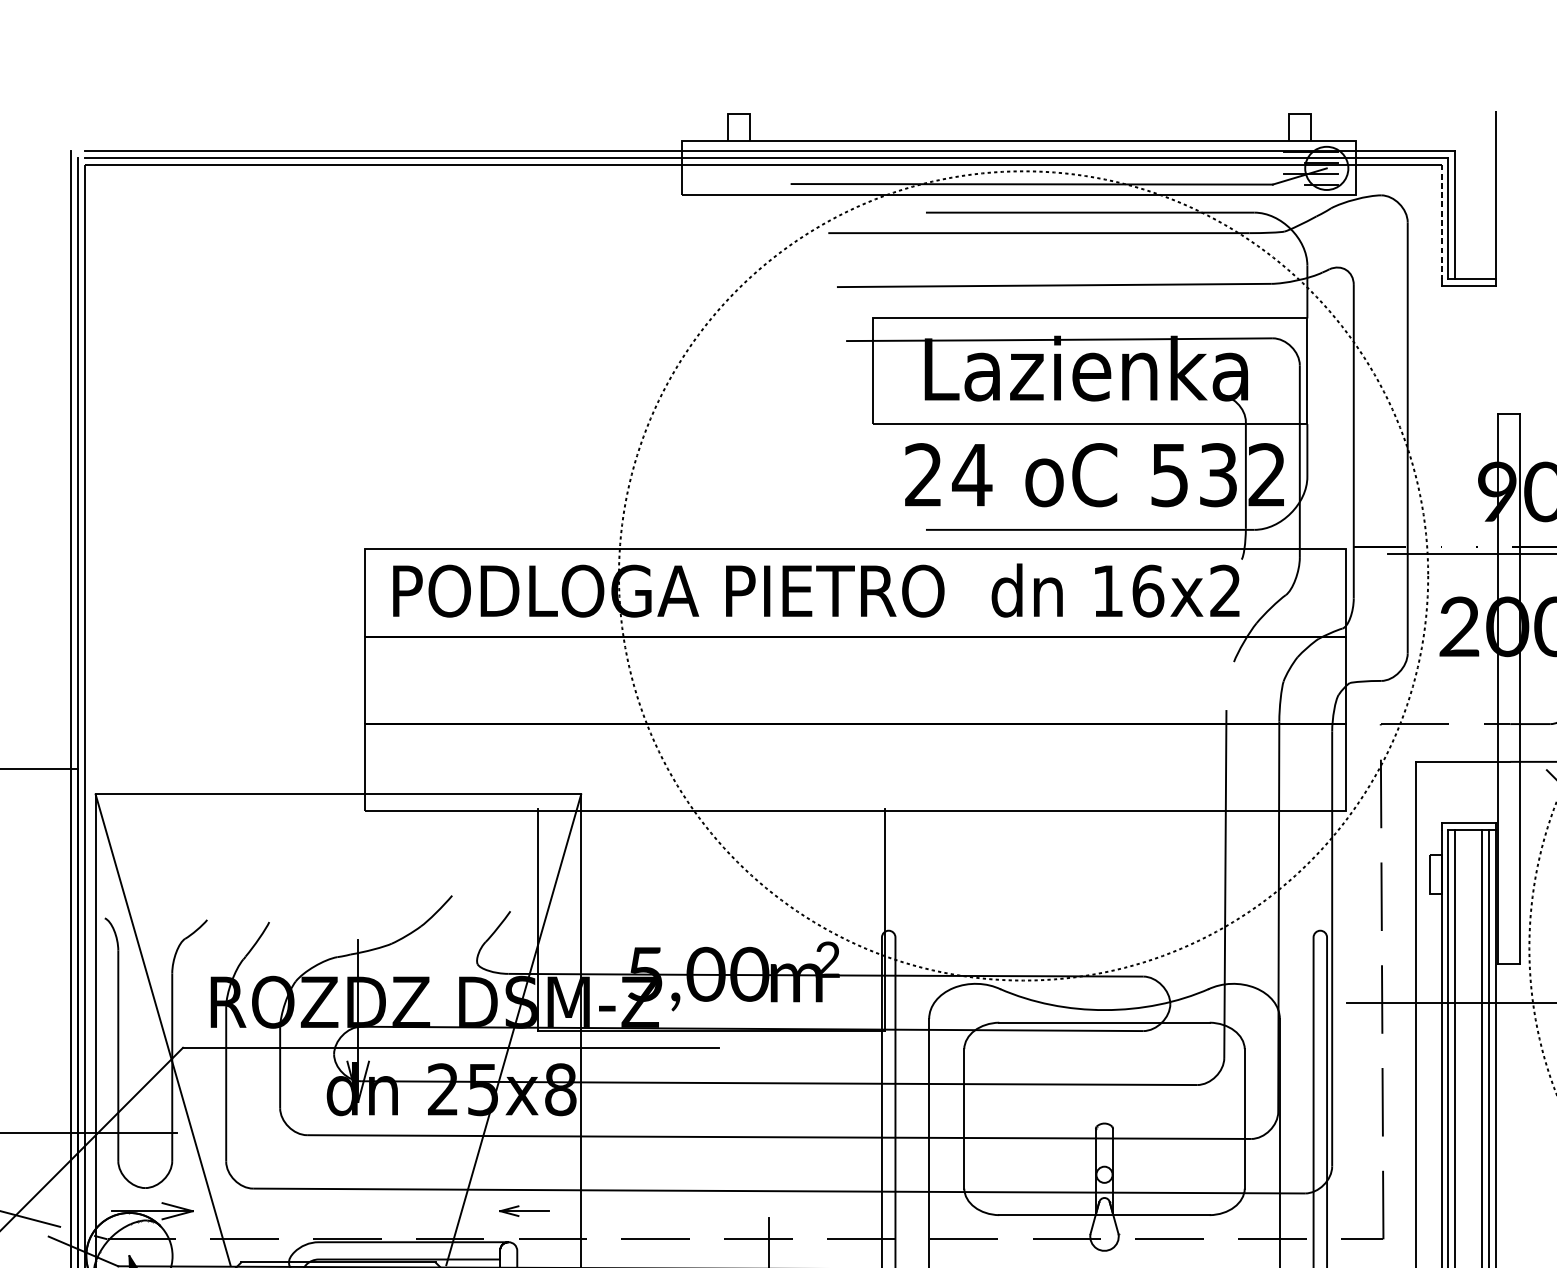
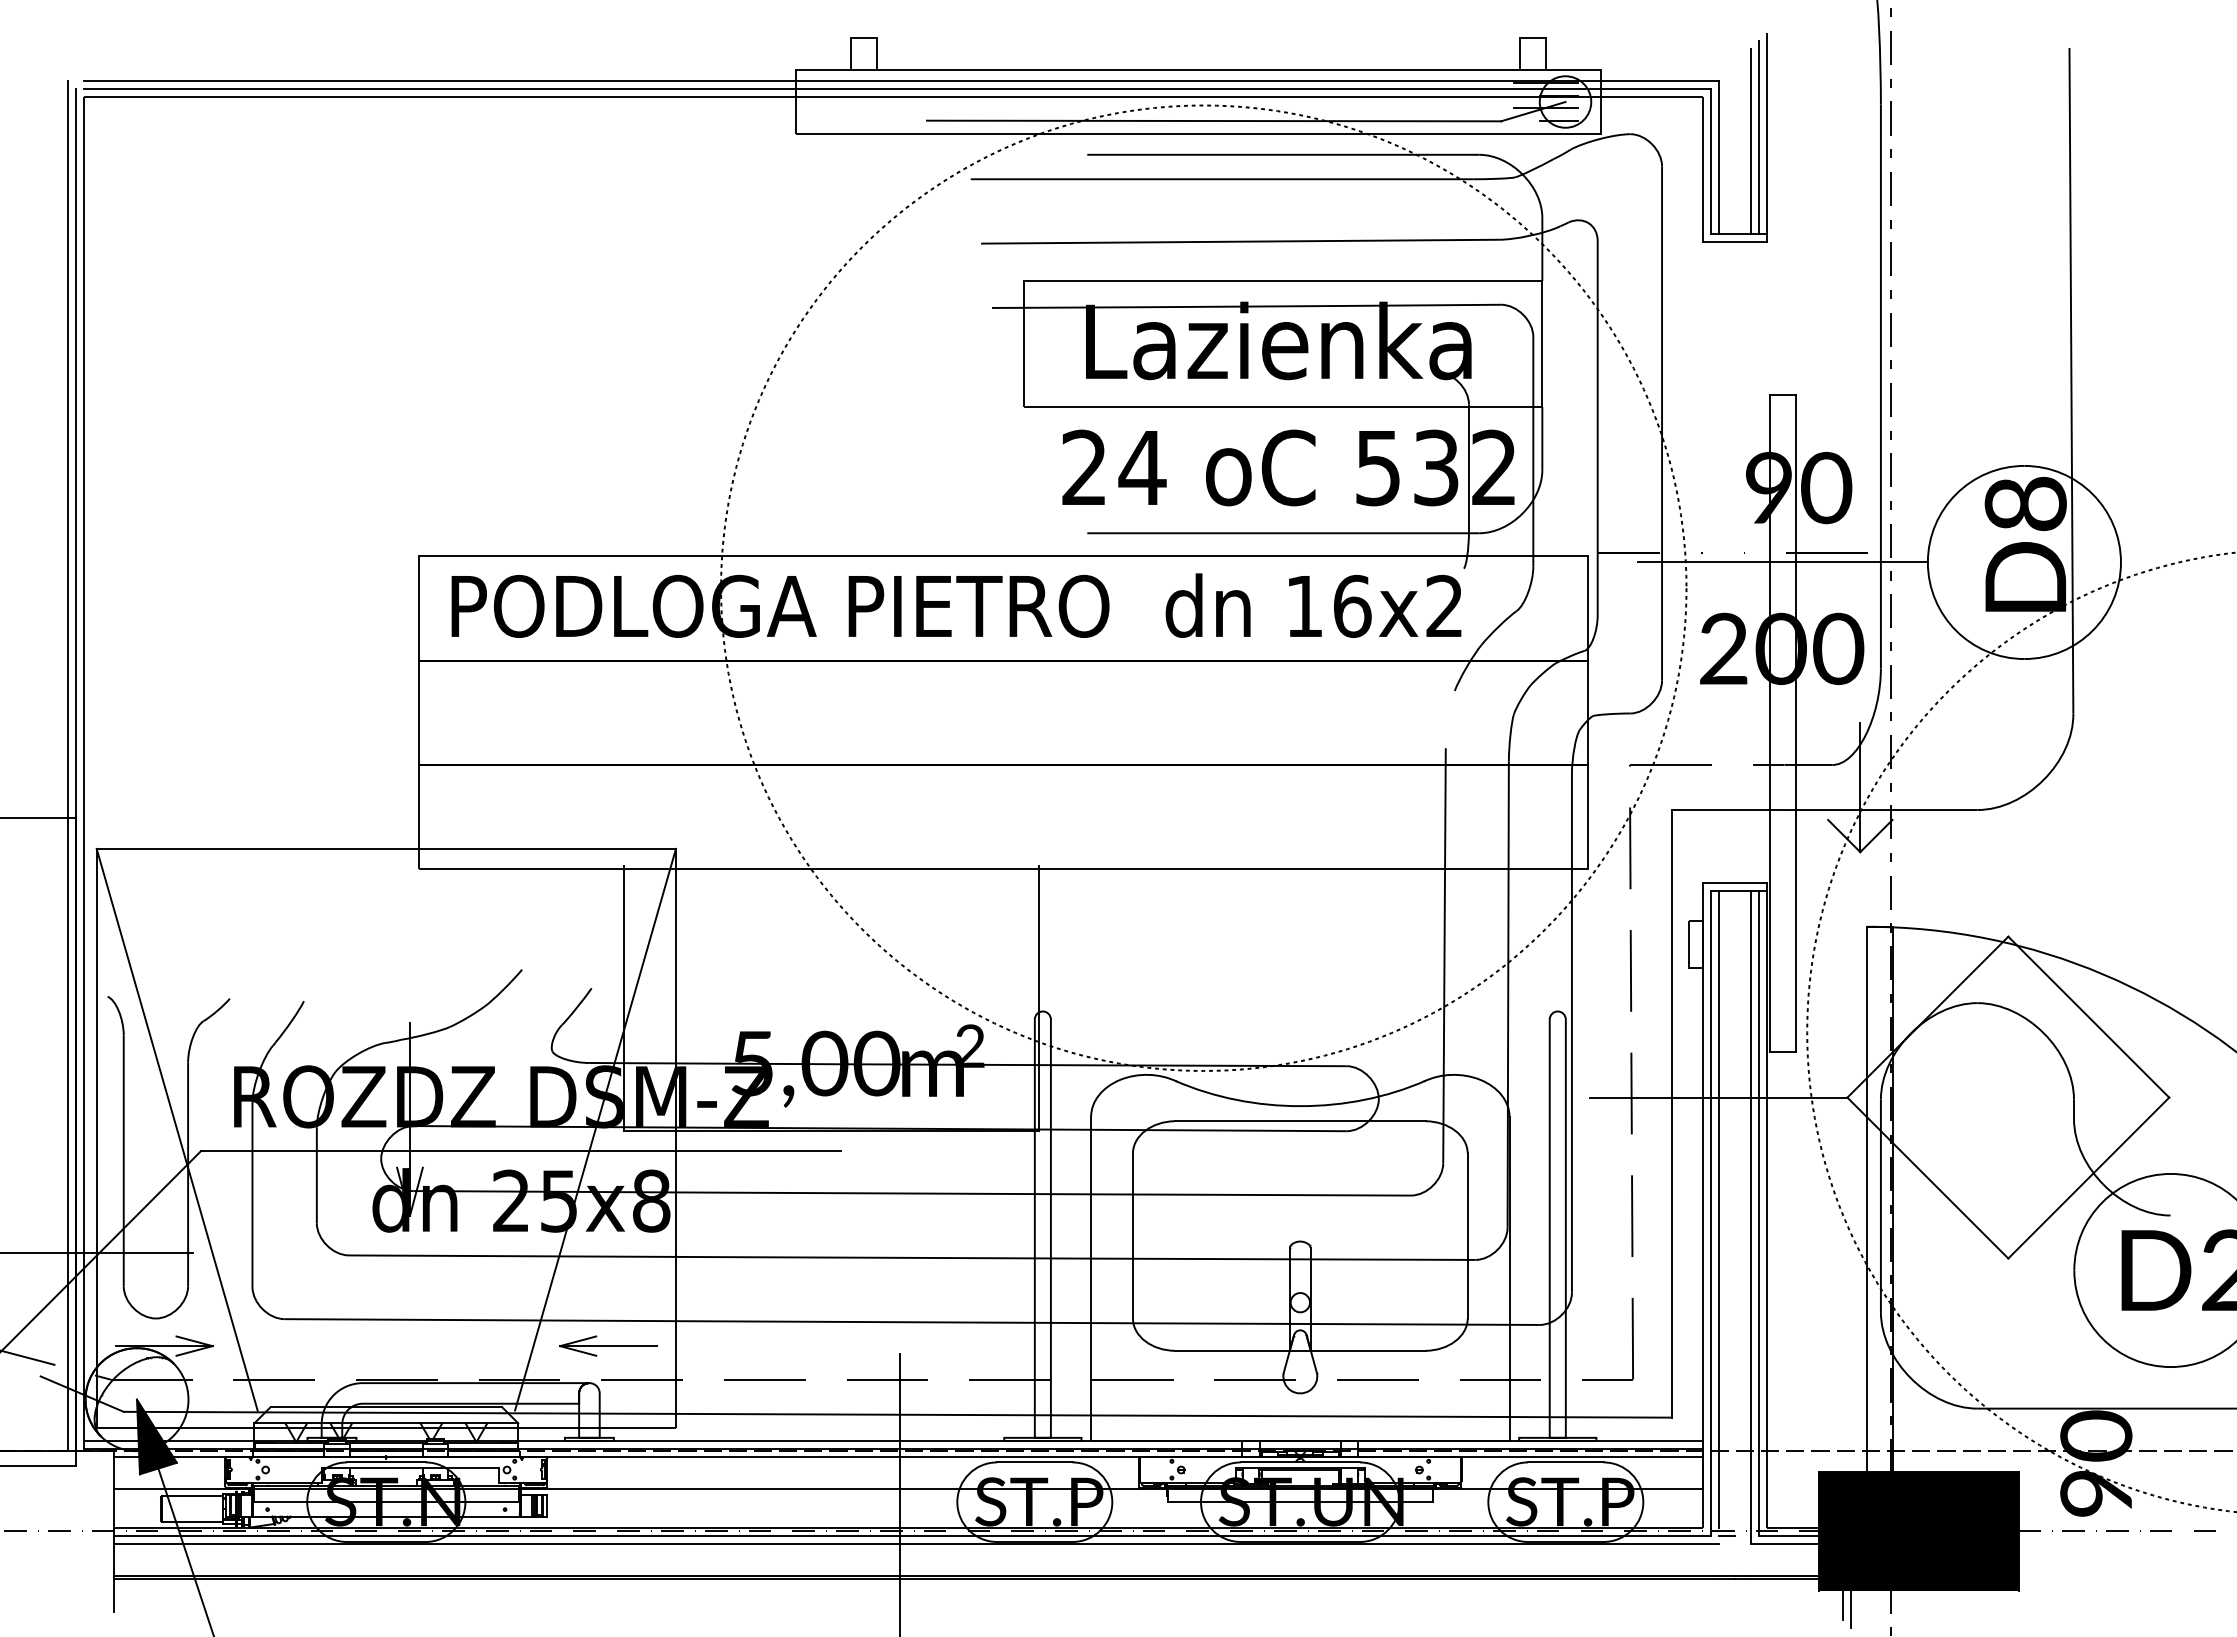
line: (1488, 198) -> (1758, 137), added
line: (1481, 201) -> (1750, 141), added
line: (1441, 222) -> (1702, 166), dashed -> solid
part: (524, 1210) -> (608, 1345), size x1.67

